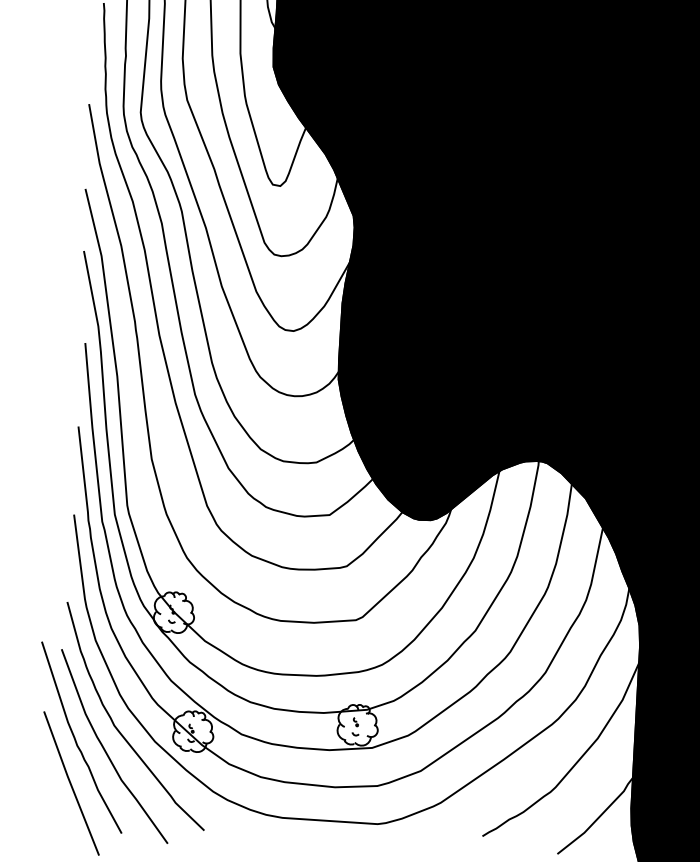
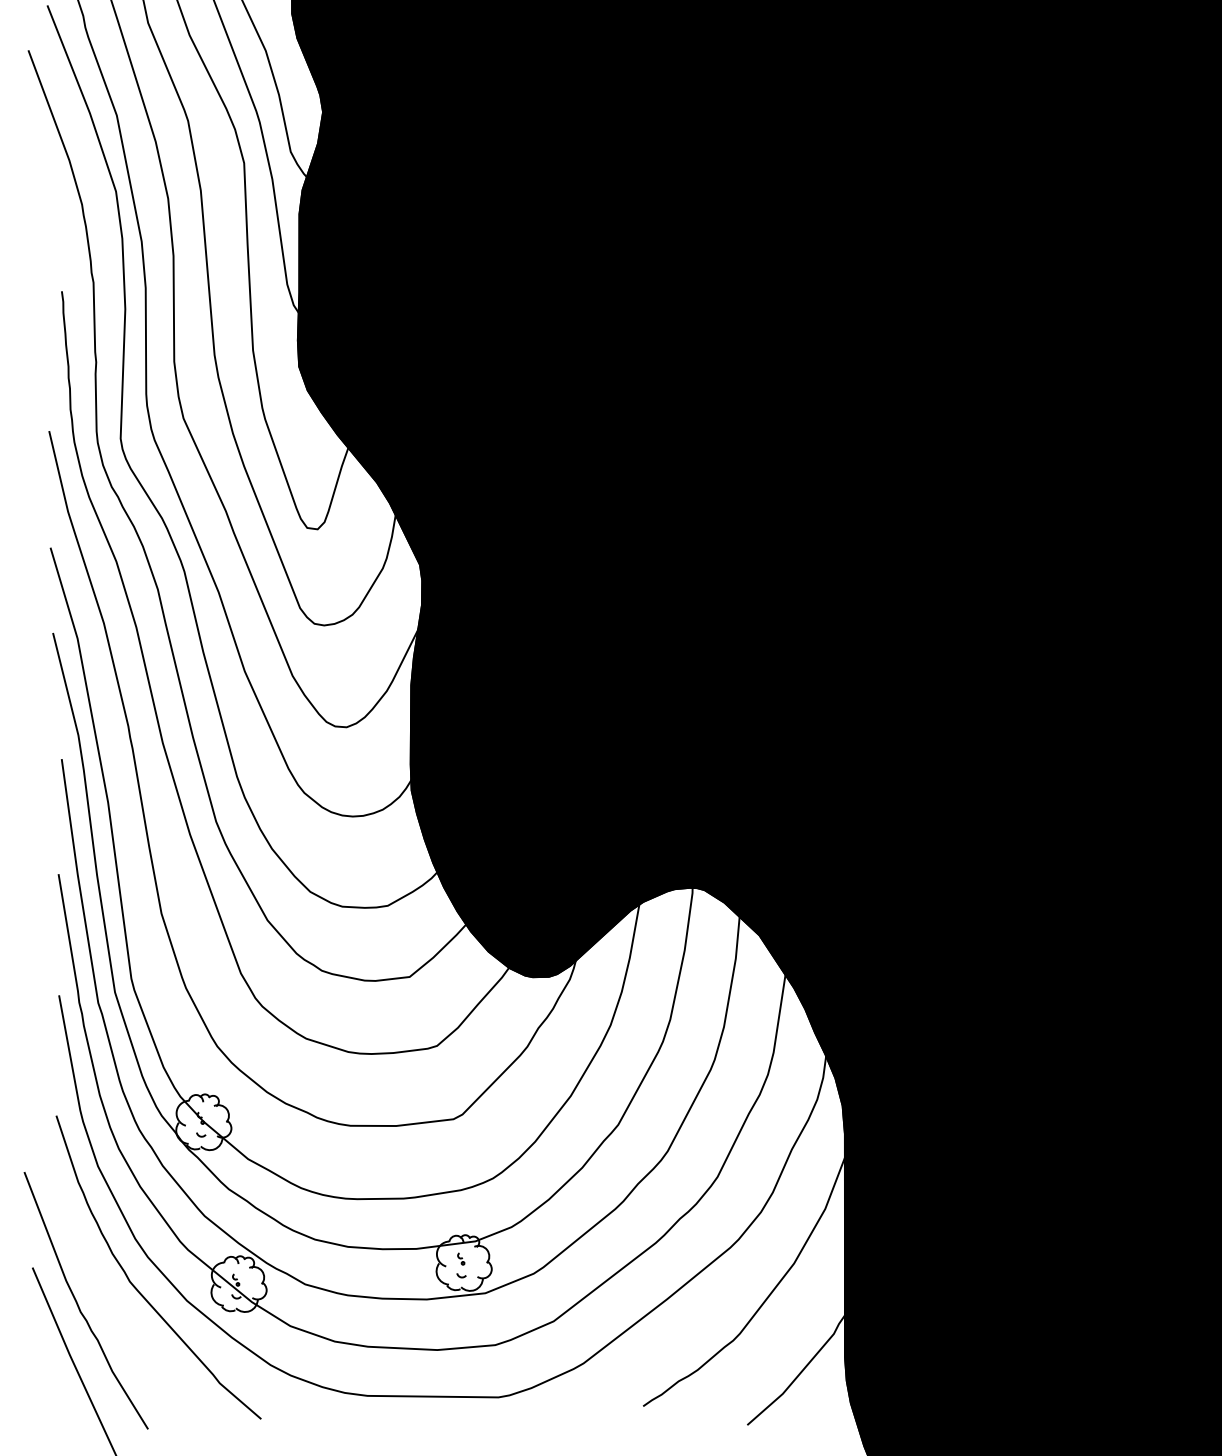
curve: (106, 751) -> (121, 1318), removed

